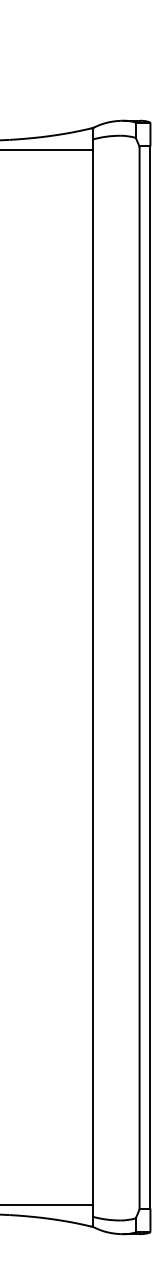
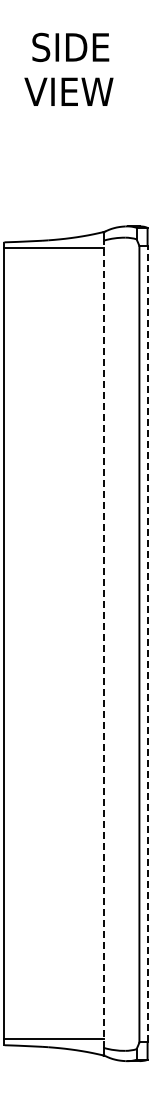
line: (150, 677) -> (147, 643), solid -> dashed
line: (92, 678) -> (104, 644), solid -> dashed

